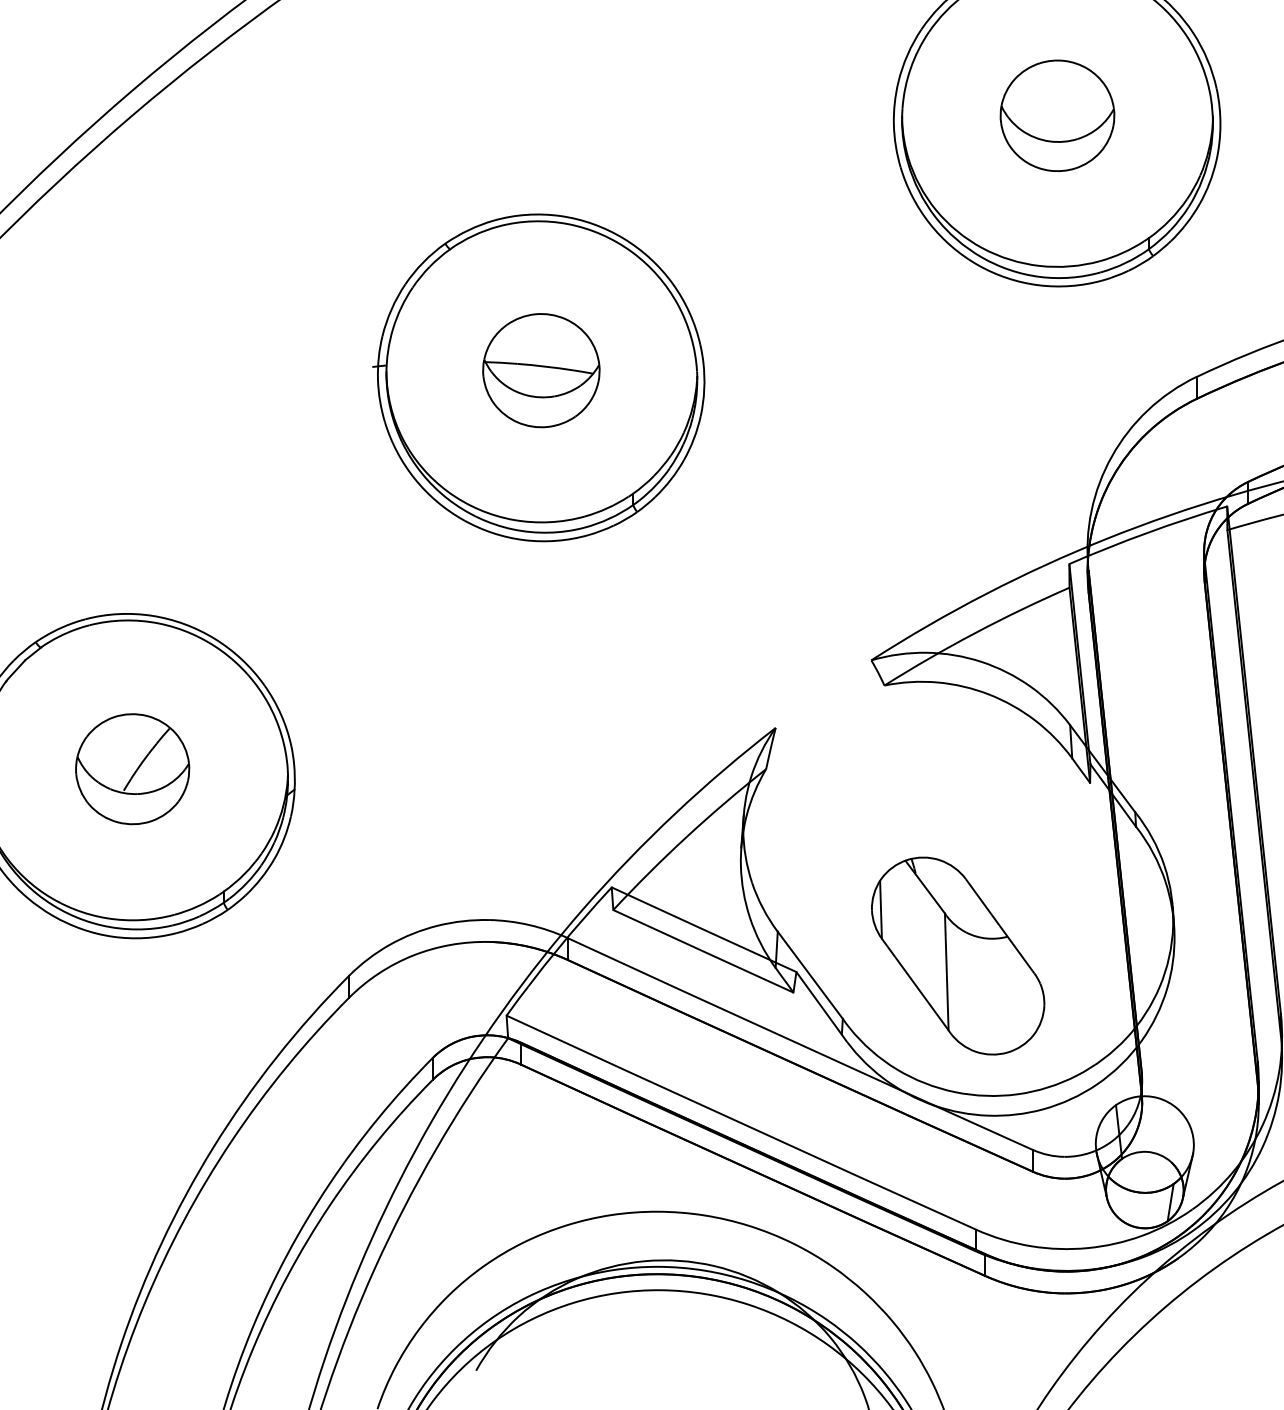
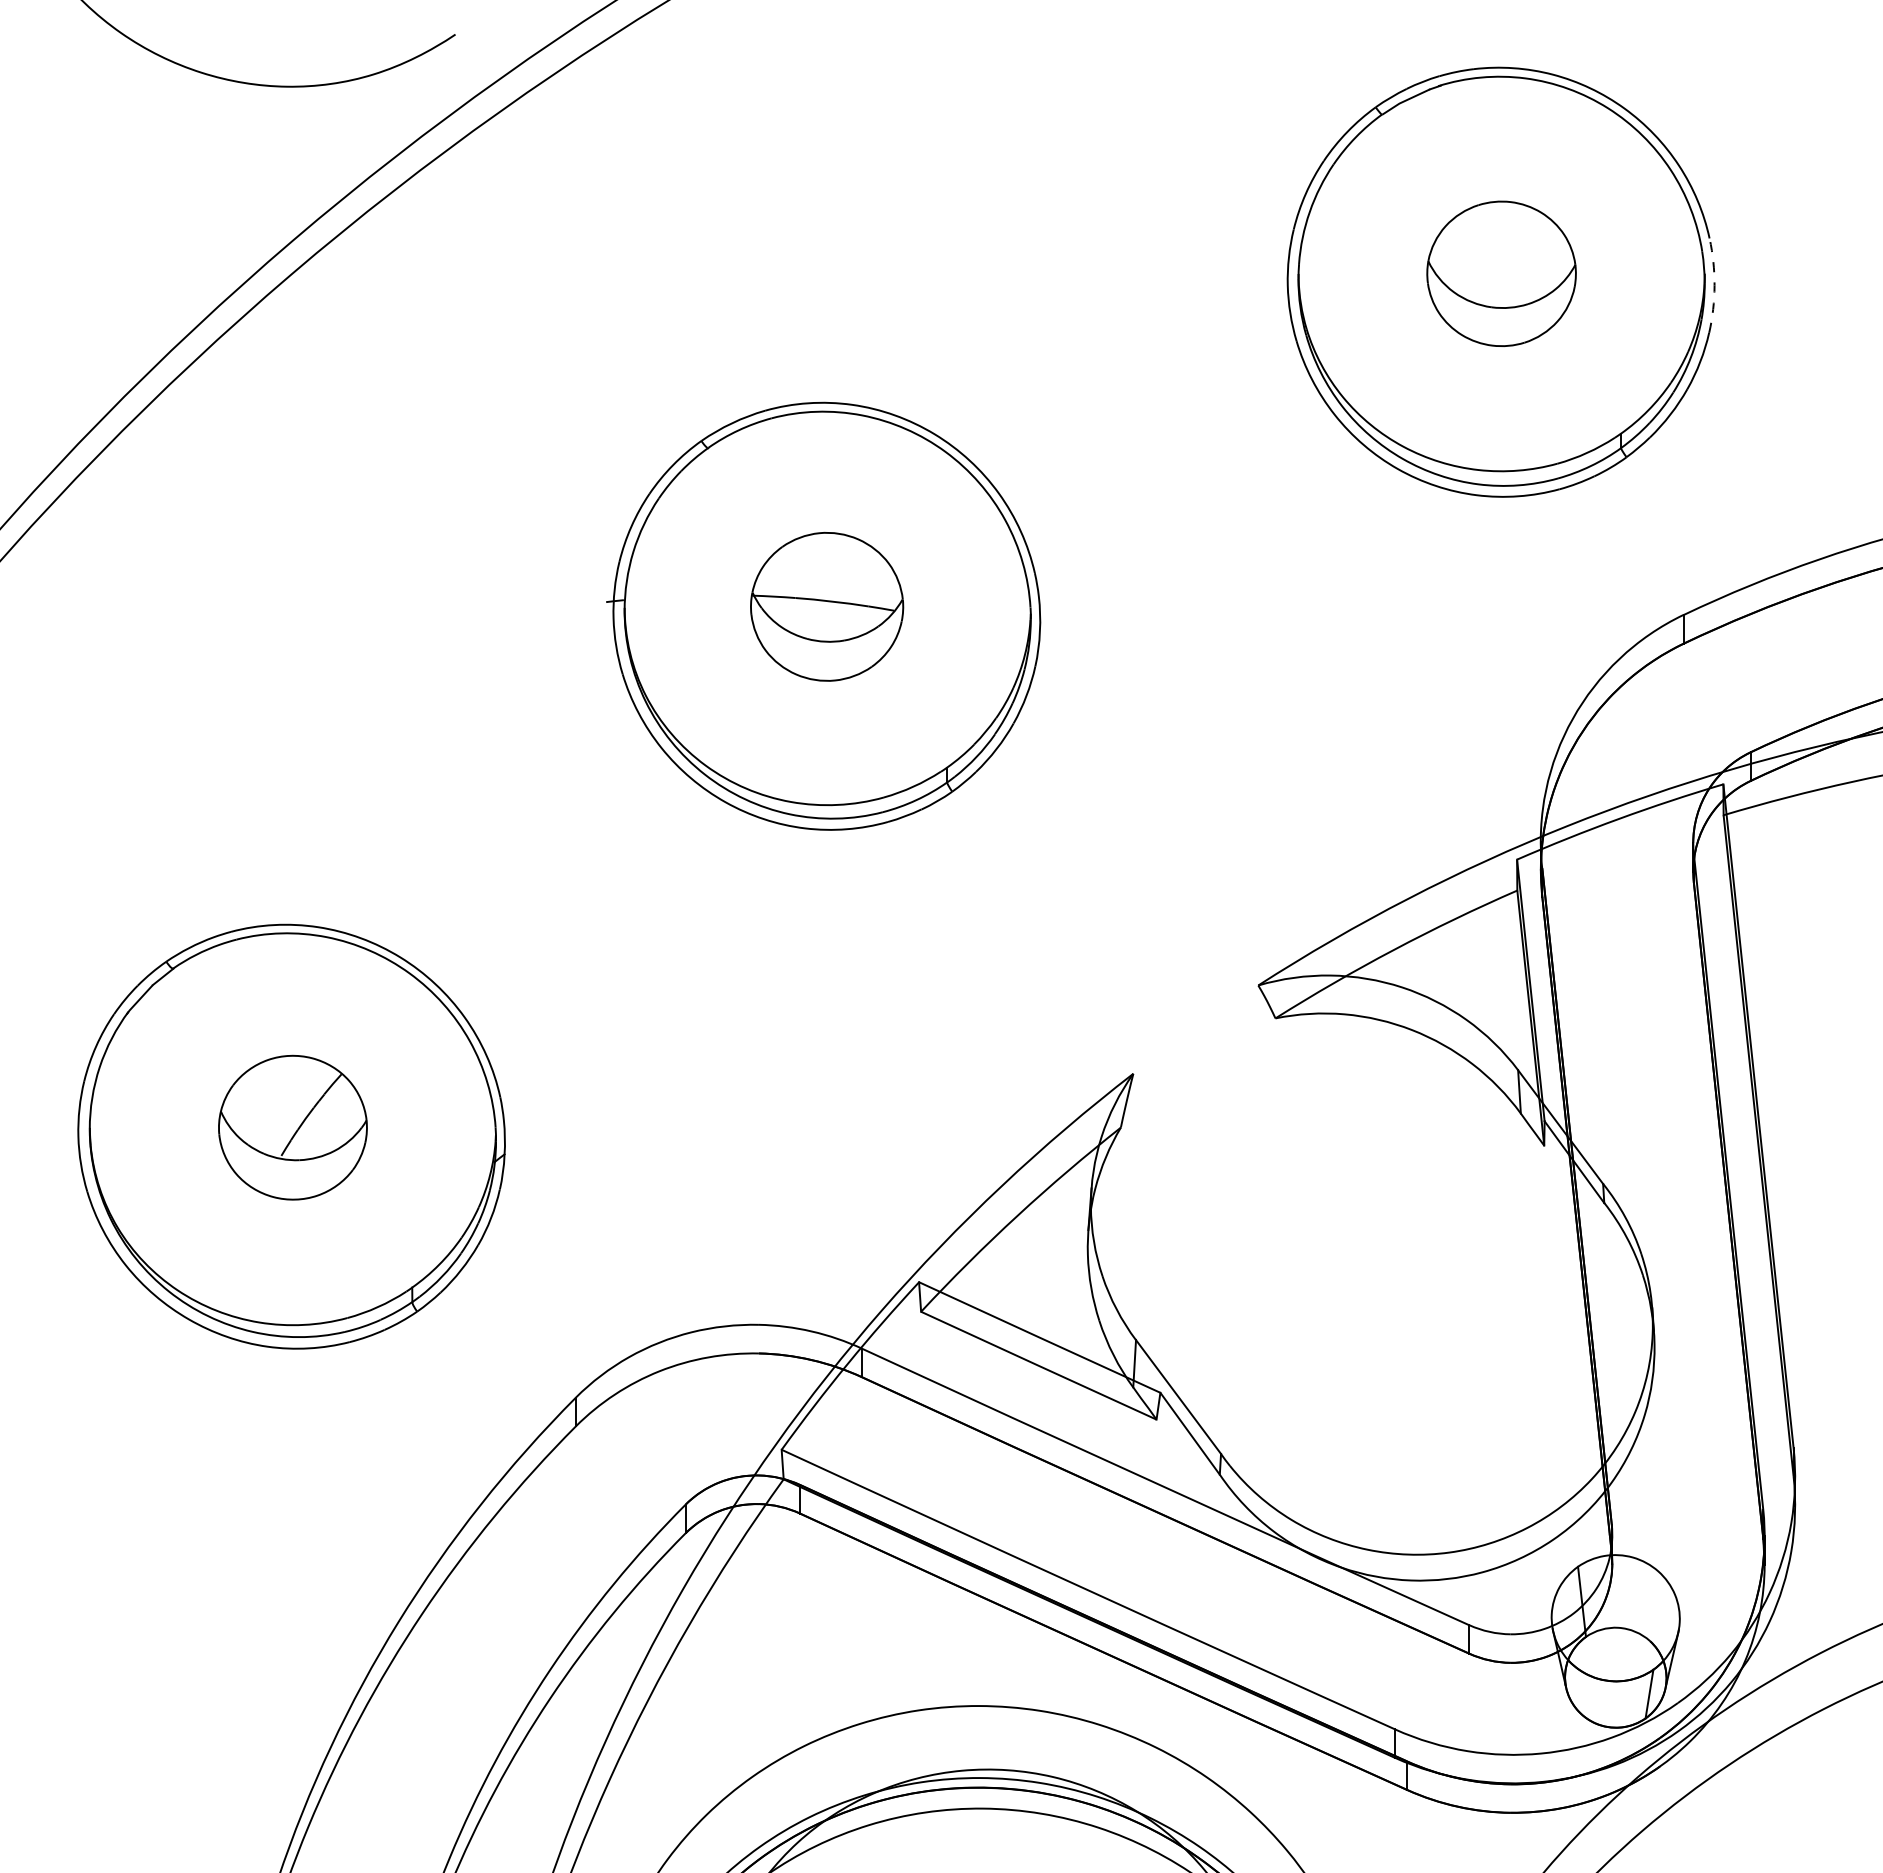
arc: (1220, 124) -> (1714, 285), solid -> dashed
part: (957, 955) -> (1371, 1371), removed

